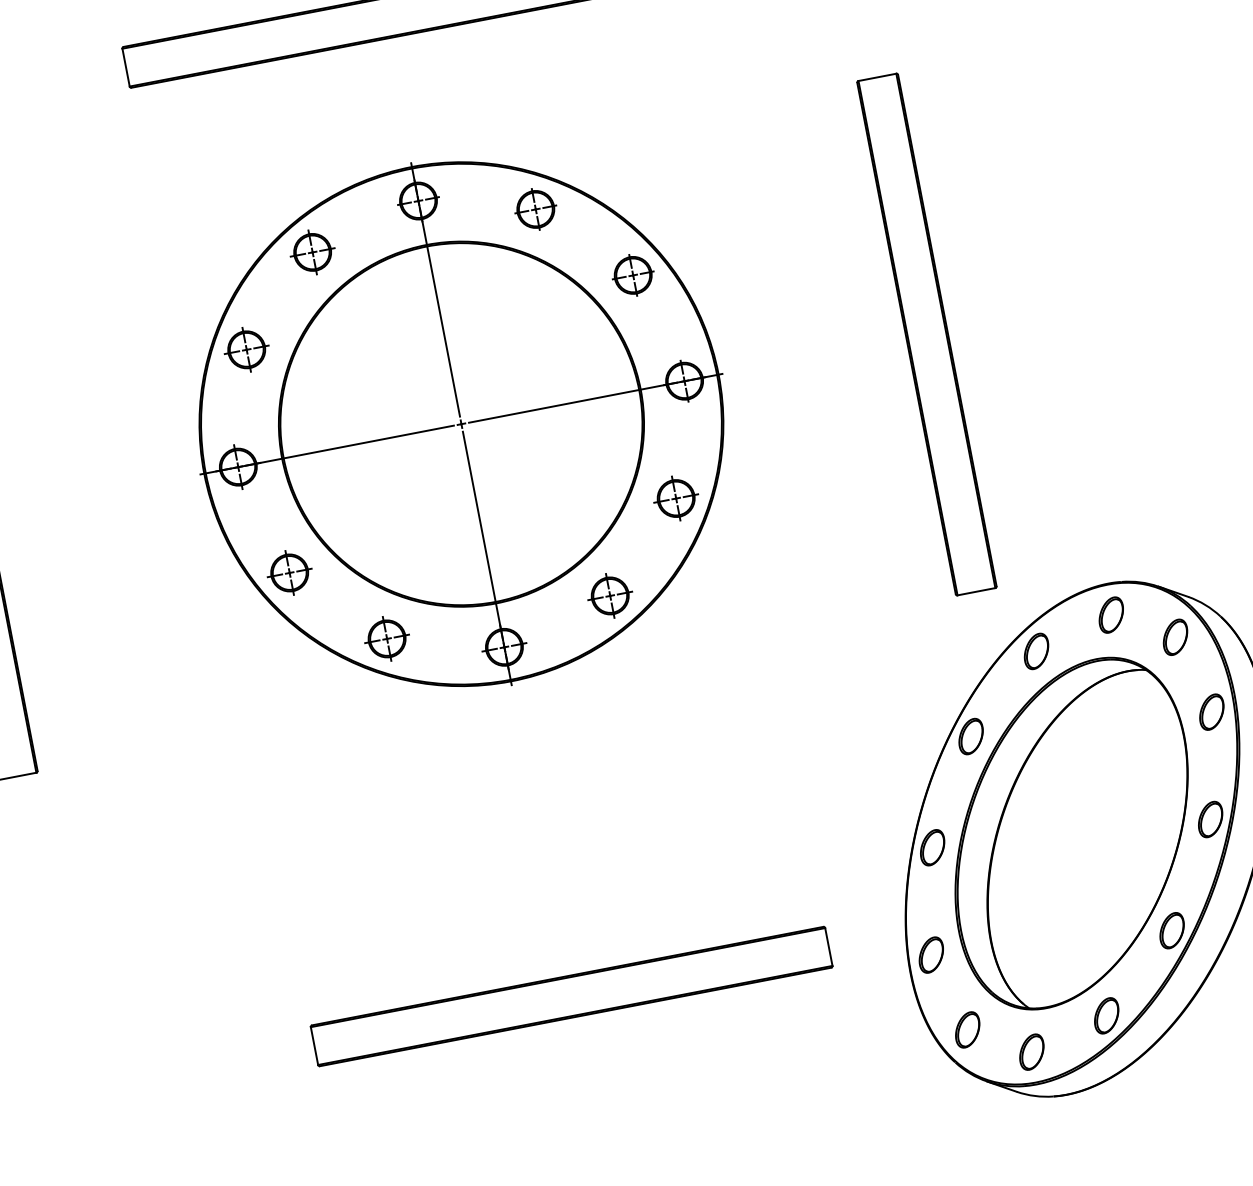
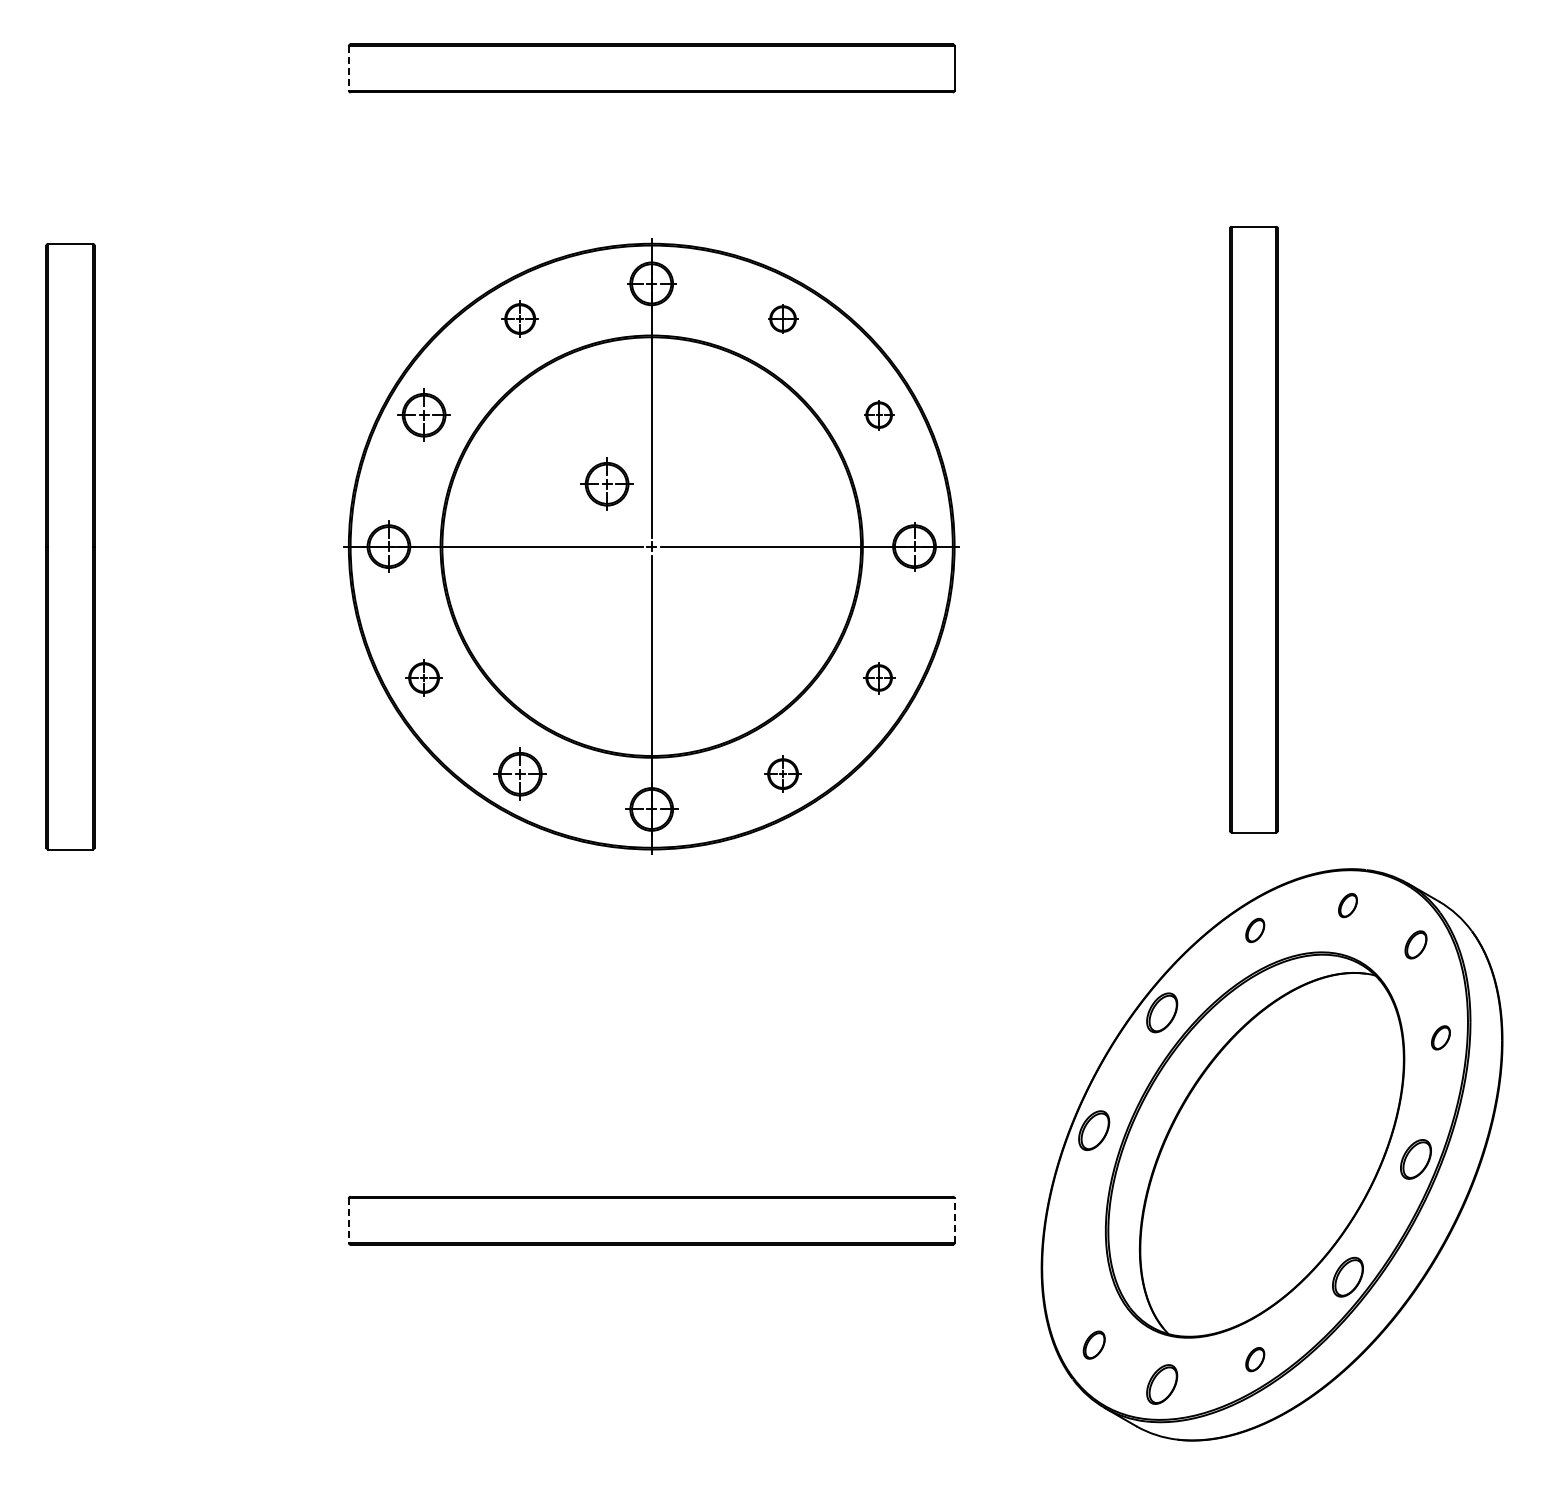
line: (125, 67) -> (348, 68), solid -> dashed
part: (535, 209) -> (782, 318), size x0.6
part: (311, 252) -> (519, 318), size x0.7
part: (632, 274) -> (878, 414), size x0.6
part: (926, 334) -> (1253, 529), moved
part: (412, 377) -> (606, 483), added
part: (675, 498) -> (878, 677), size x0.6
part: (289, 572) -> (423, 677), size x0.7
part: (609, 595) -> (782, 773), size x0.7
part: (1110, 615) -> (1347, 905), size x0.6
part: (1175, 637) -> (1415, 944), size x0.7
part: (1036, 651) -> (1255, 930), size x0.6
part: (1211, 711) -> (1440, 1037), size x0.6
line: (828, 946) -> (954, 1220), solid -> dashed
part: (931, 955) -> (1069, 1252), removed
part: (1107, 1015) -> (1255, 1359), size x0.6
part: (967, 1029) -> (1094, 1344), size x0.7
line: (314, 1046) -> (348, 1221), solid -> dashed

